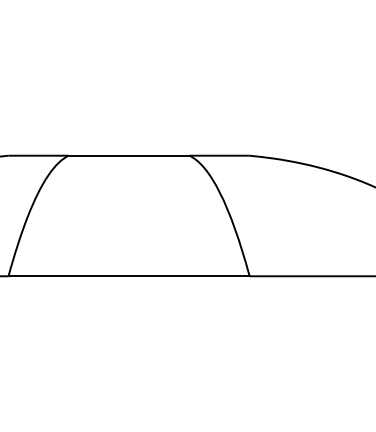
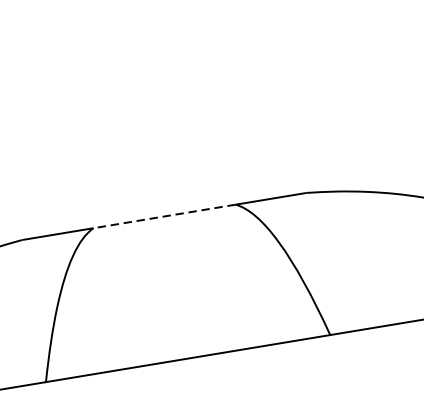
line: (128, 155) -> (163, 216), solid -> dashed

